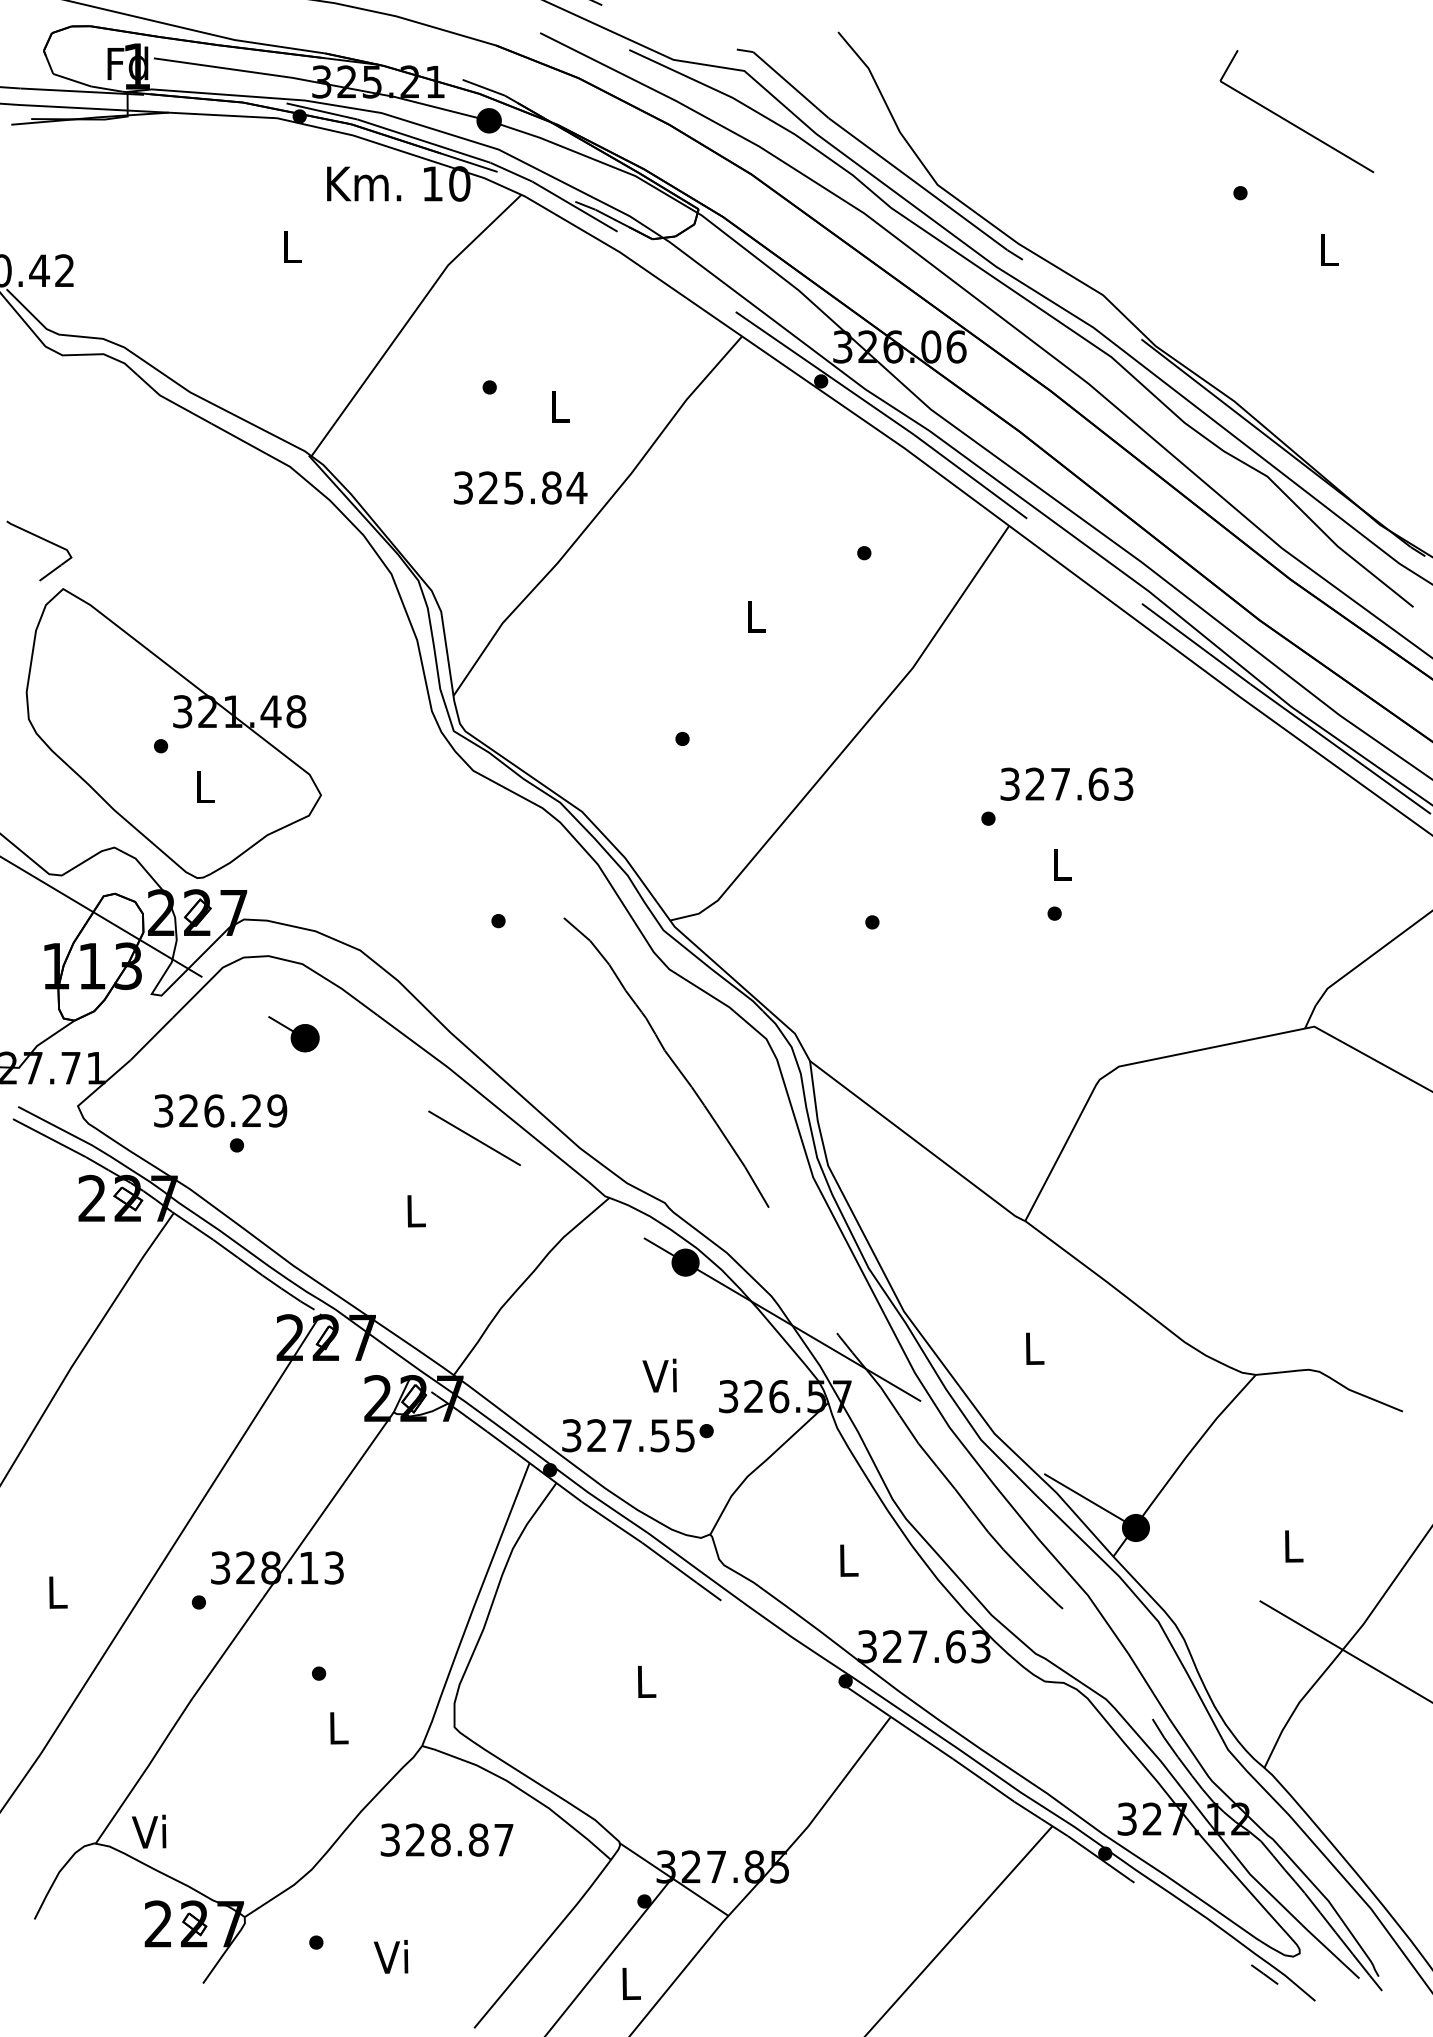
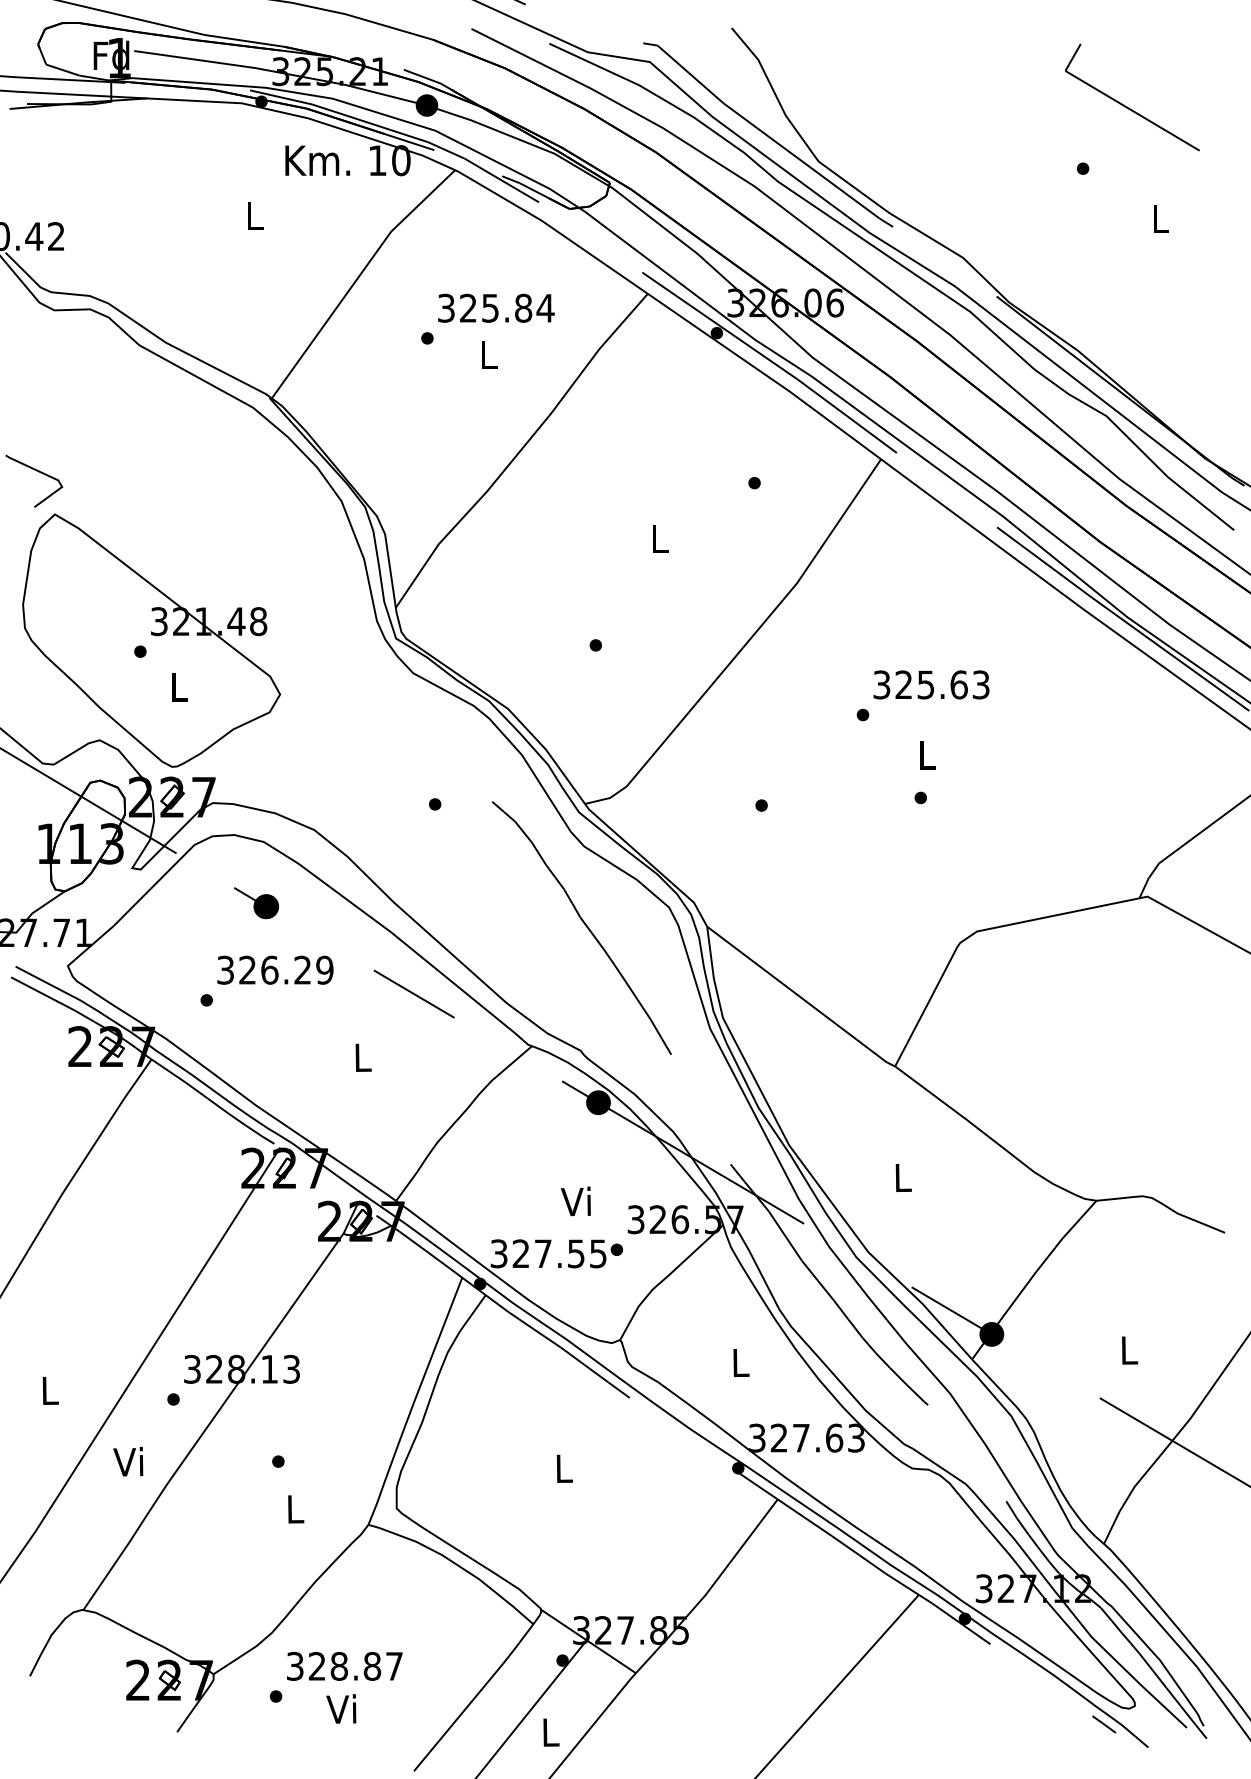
text: (520, 487) -> (496, 307), moved
text: (1060, 784) -> (925, 685), 327.63 -> 325.63
text: (220, 1110) -> (275, 969), moved
text: (149, 1831) -> (128, 1461), moved
text: (446, 1839) -> (344, 1665), moved

